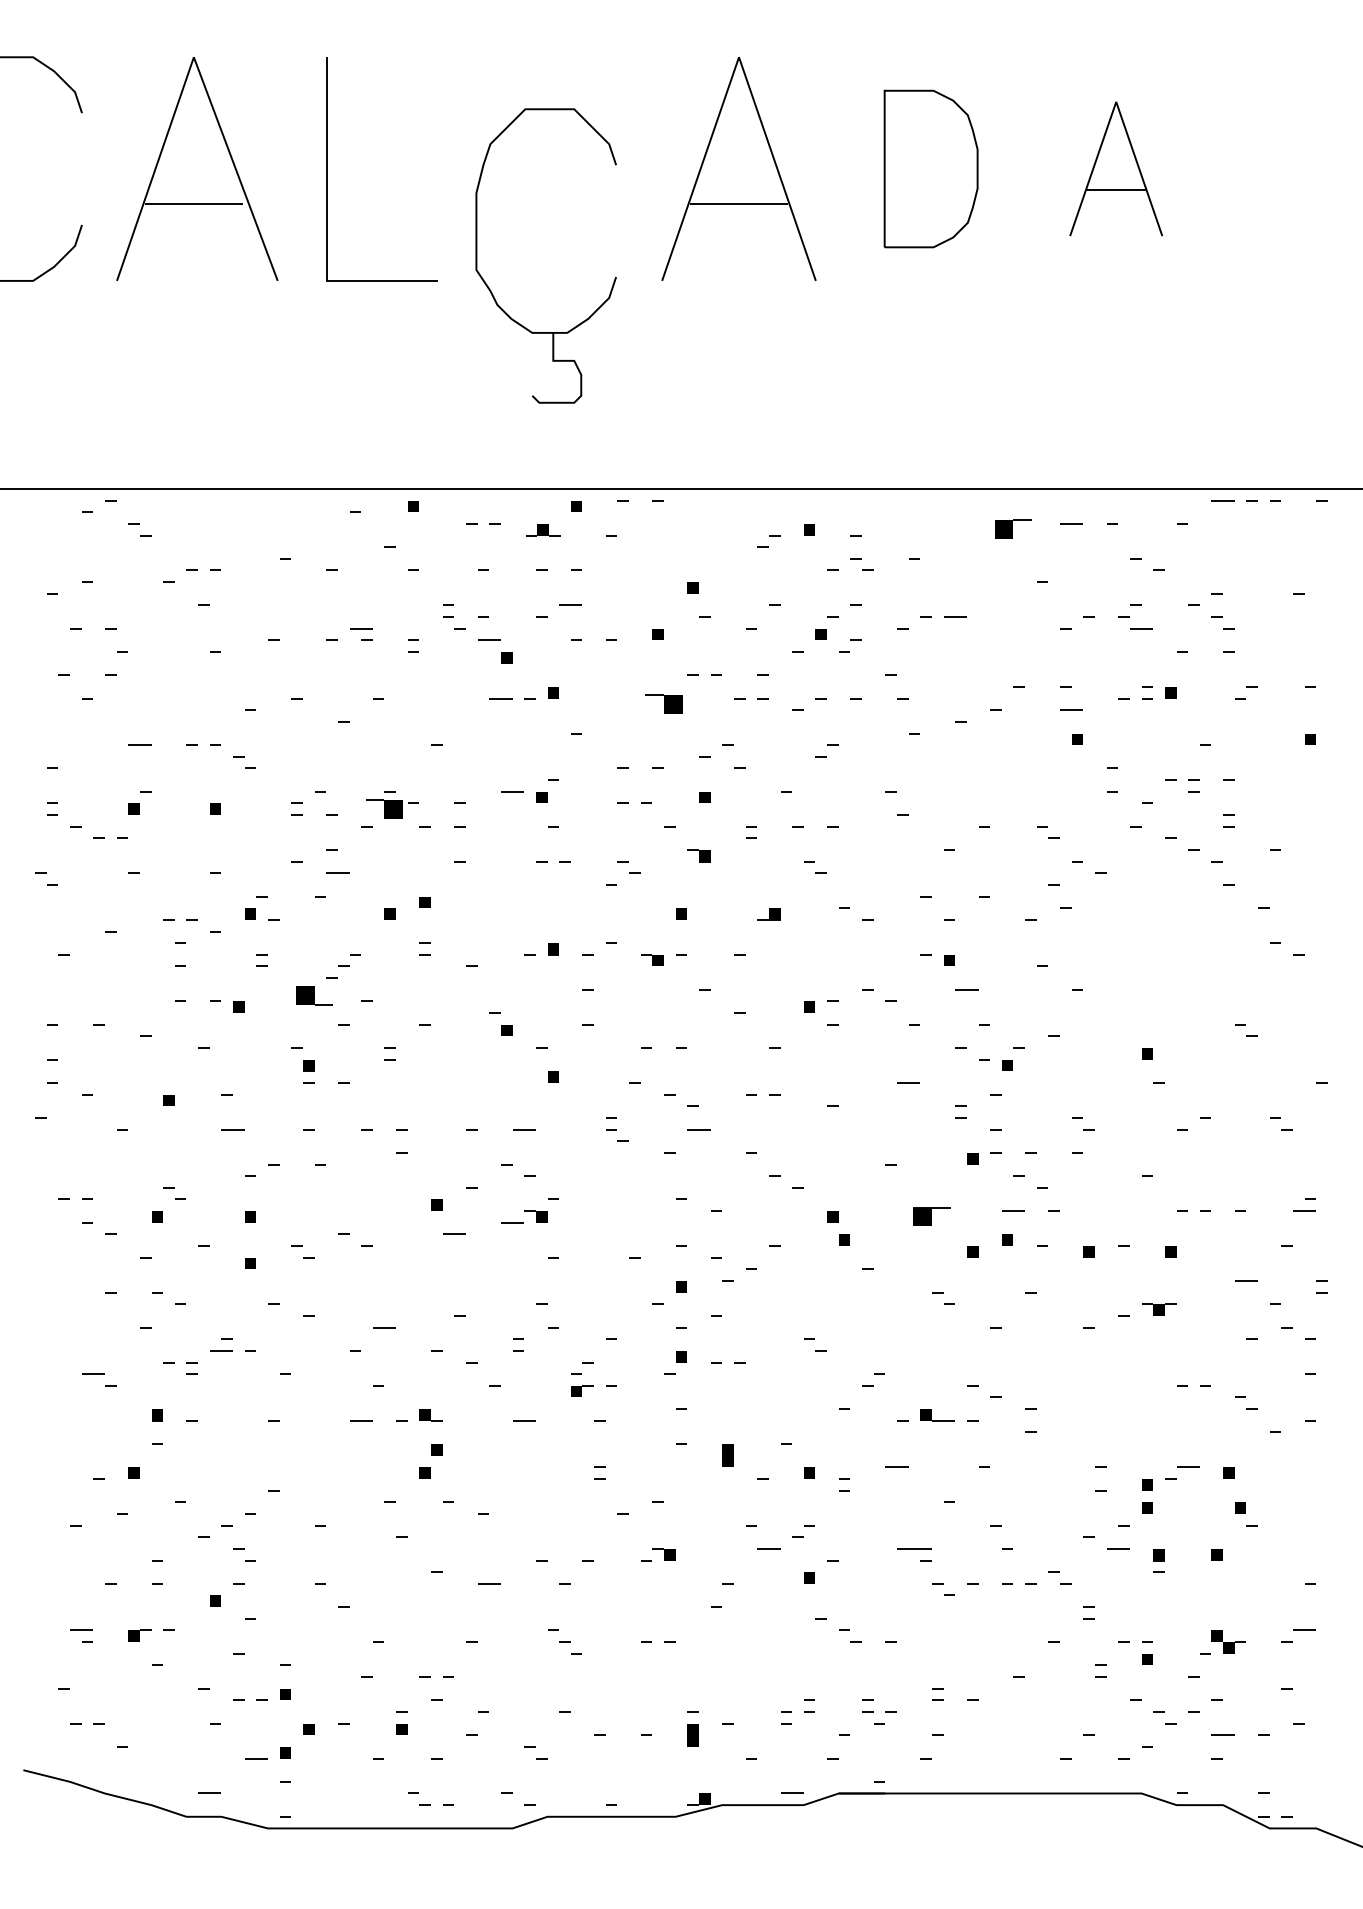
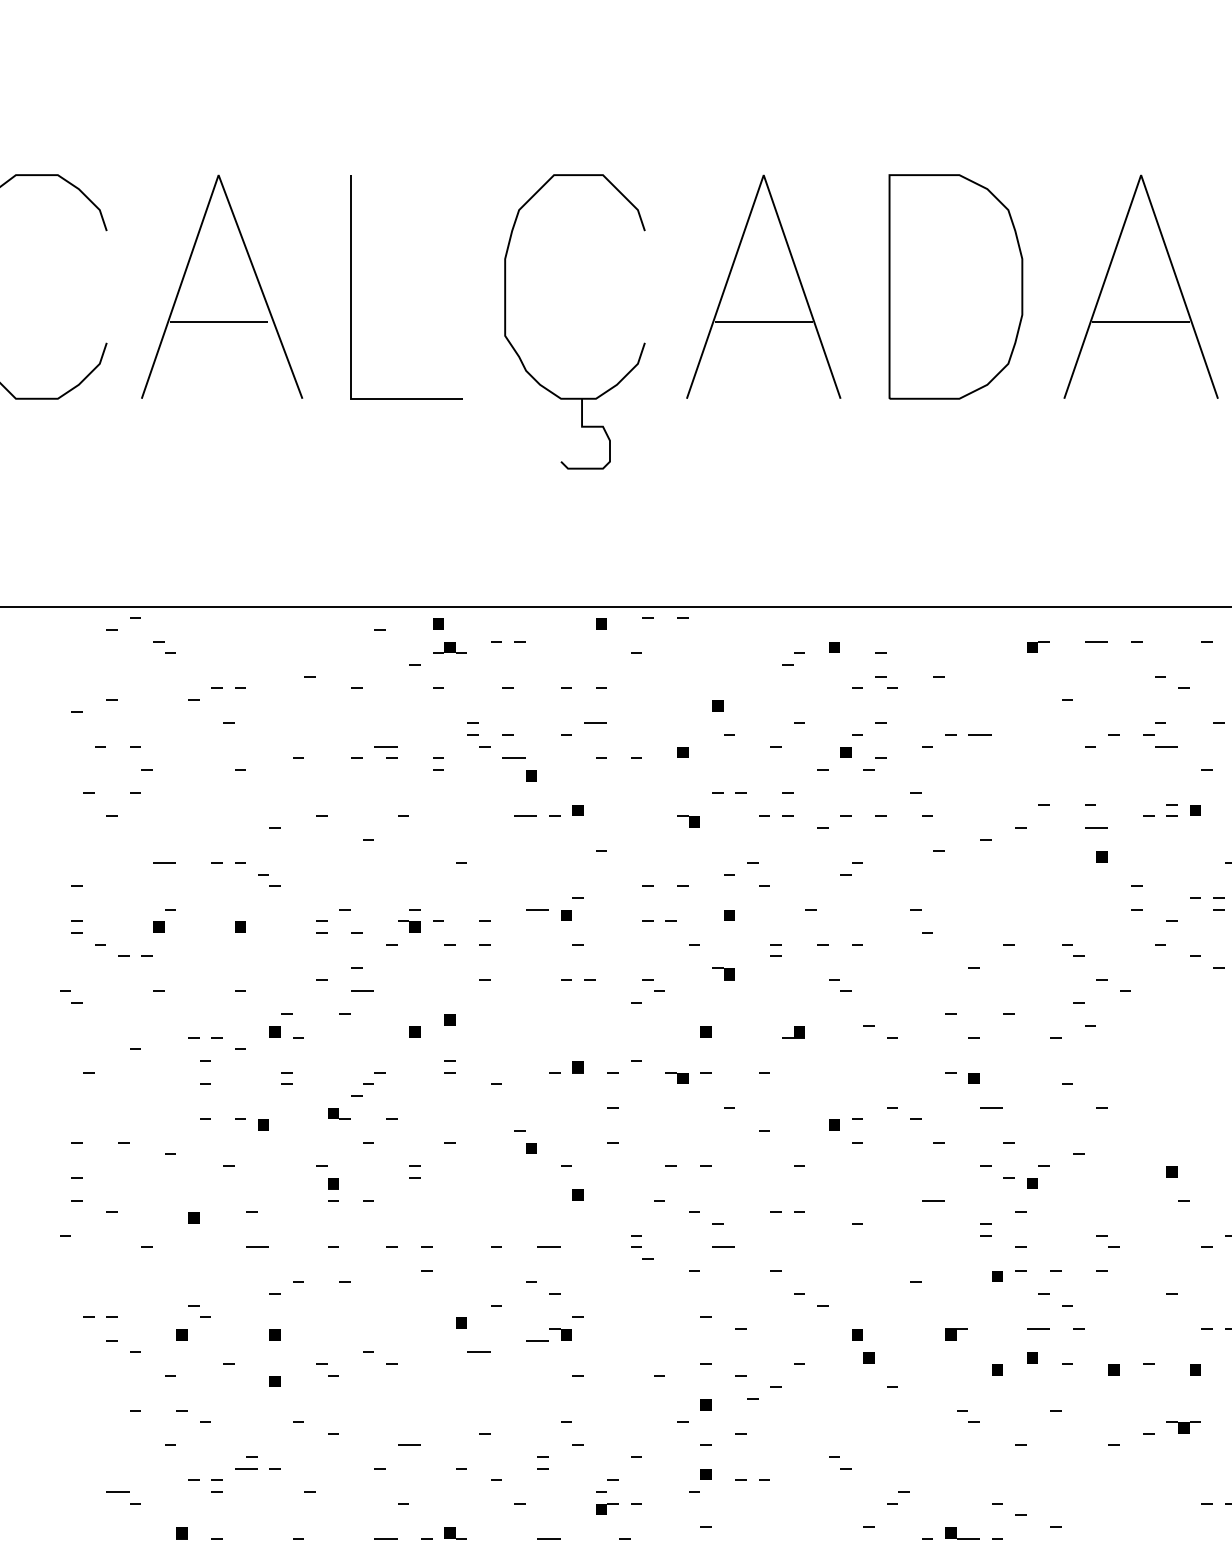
part: (930, 168) -> (955, 286), size x1.43
part: (1115, 168) -> (1140, 286), size x1.67
part: (491, 290) -> (520, 356), moved
part: (1013, 529) -> (1038, 647), size x0.62
part: (543, 530) -> (450, 648), moved
part: (663, 703) -> (688, 821), size x0.62
part: (384, 808) -> (409, 926), size x0.62
part: (314, 995) -> (339, 1113), size x0.62
part: (931, 1216) -> (956, 1334), size x0.62

